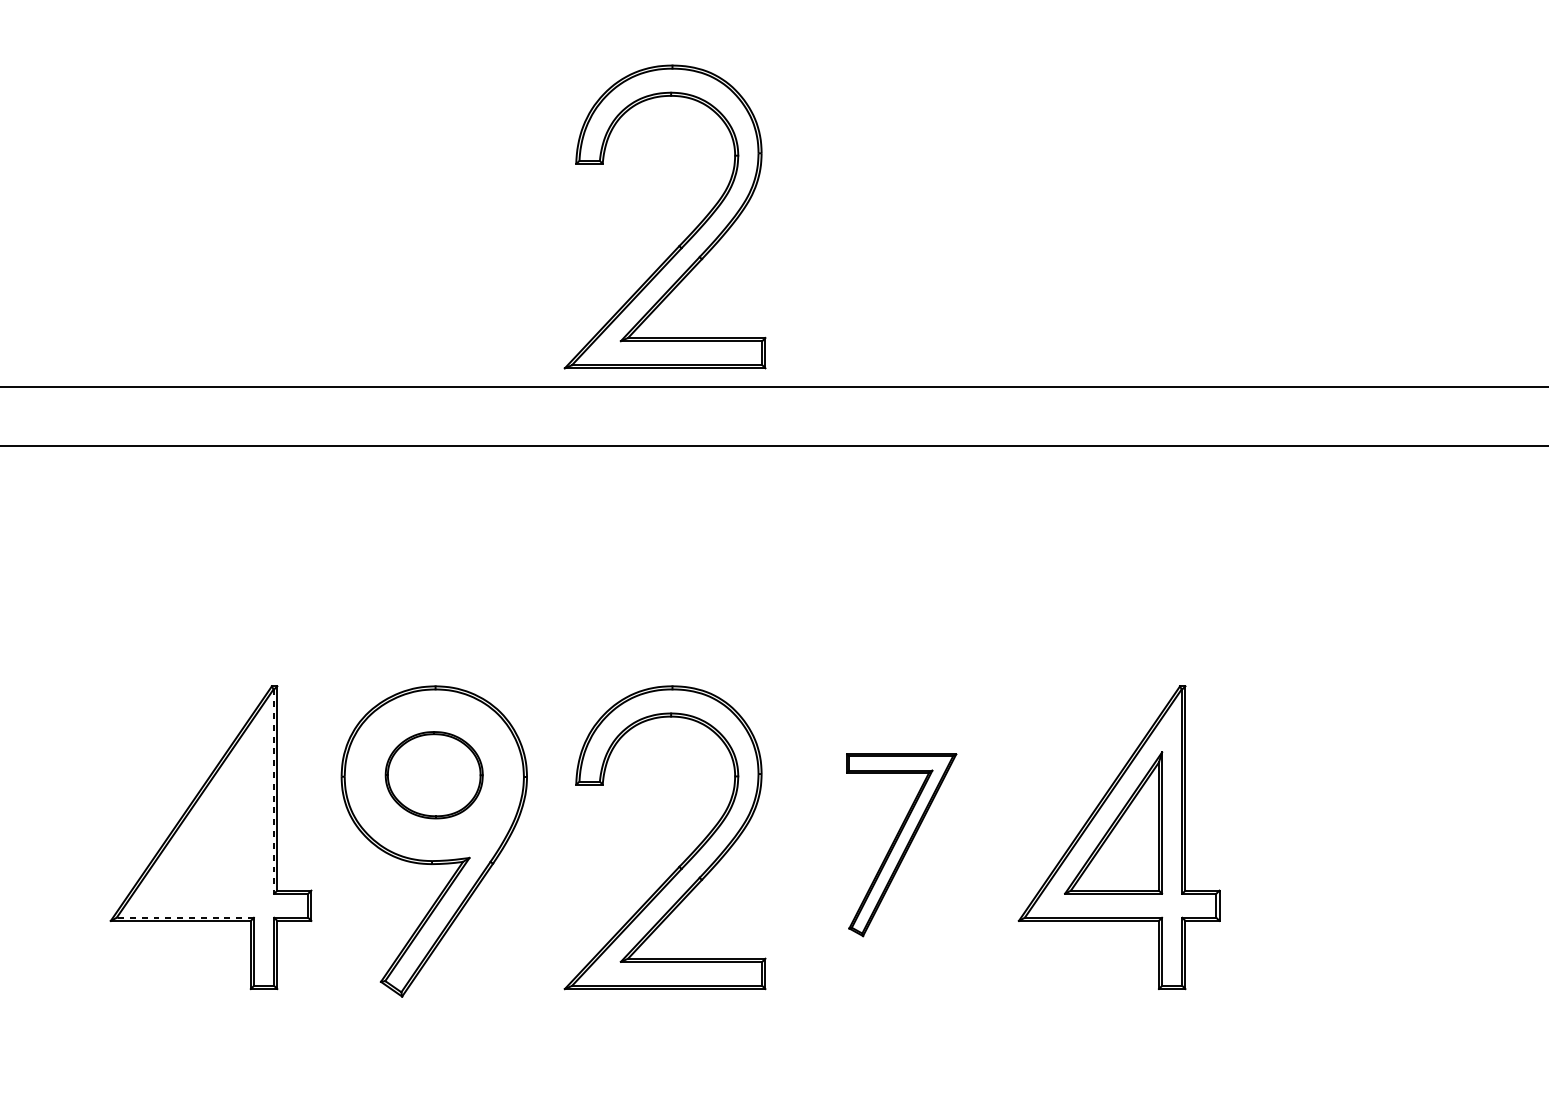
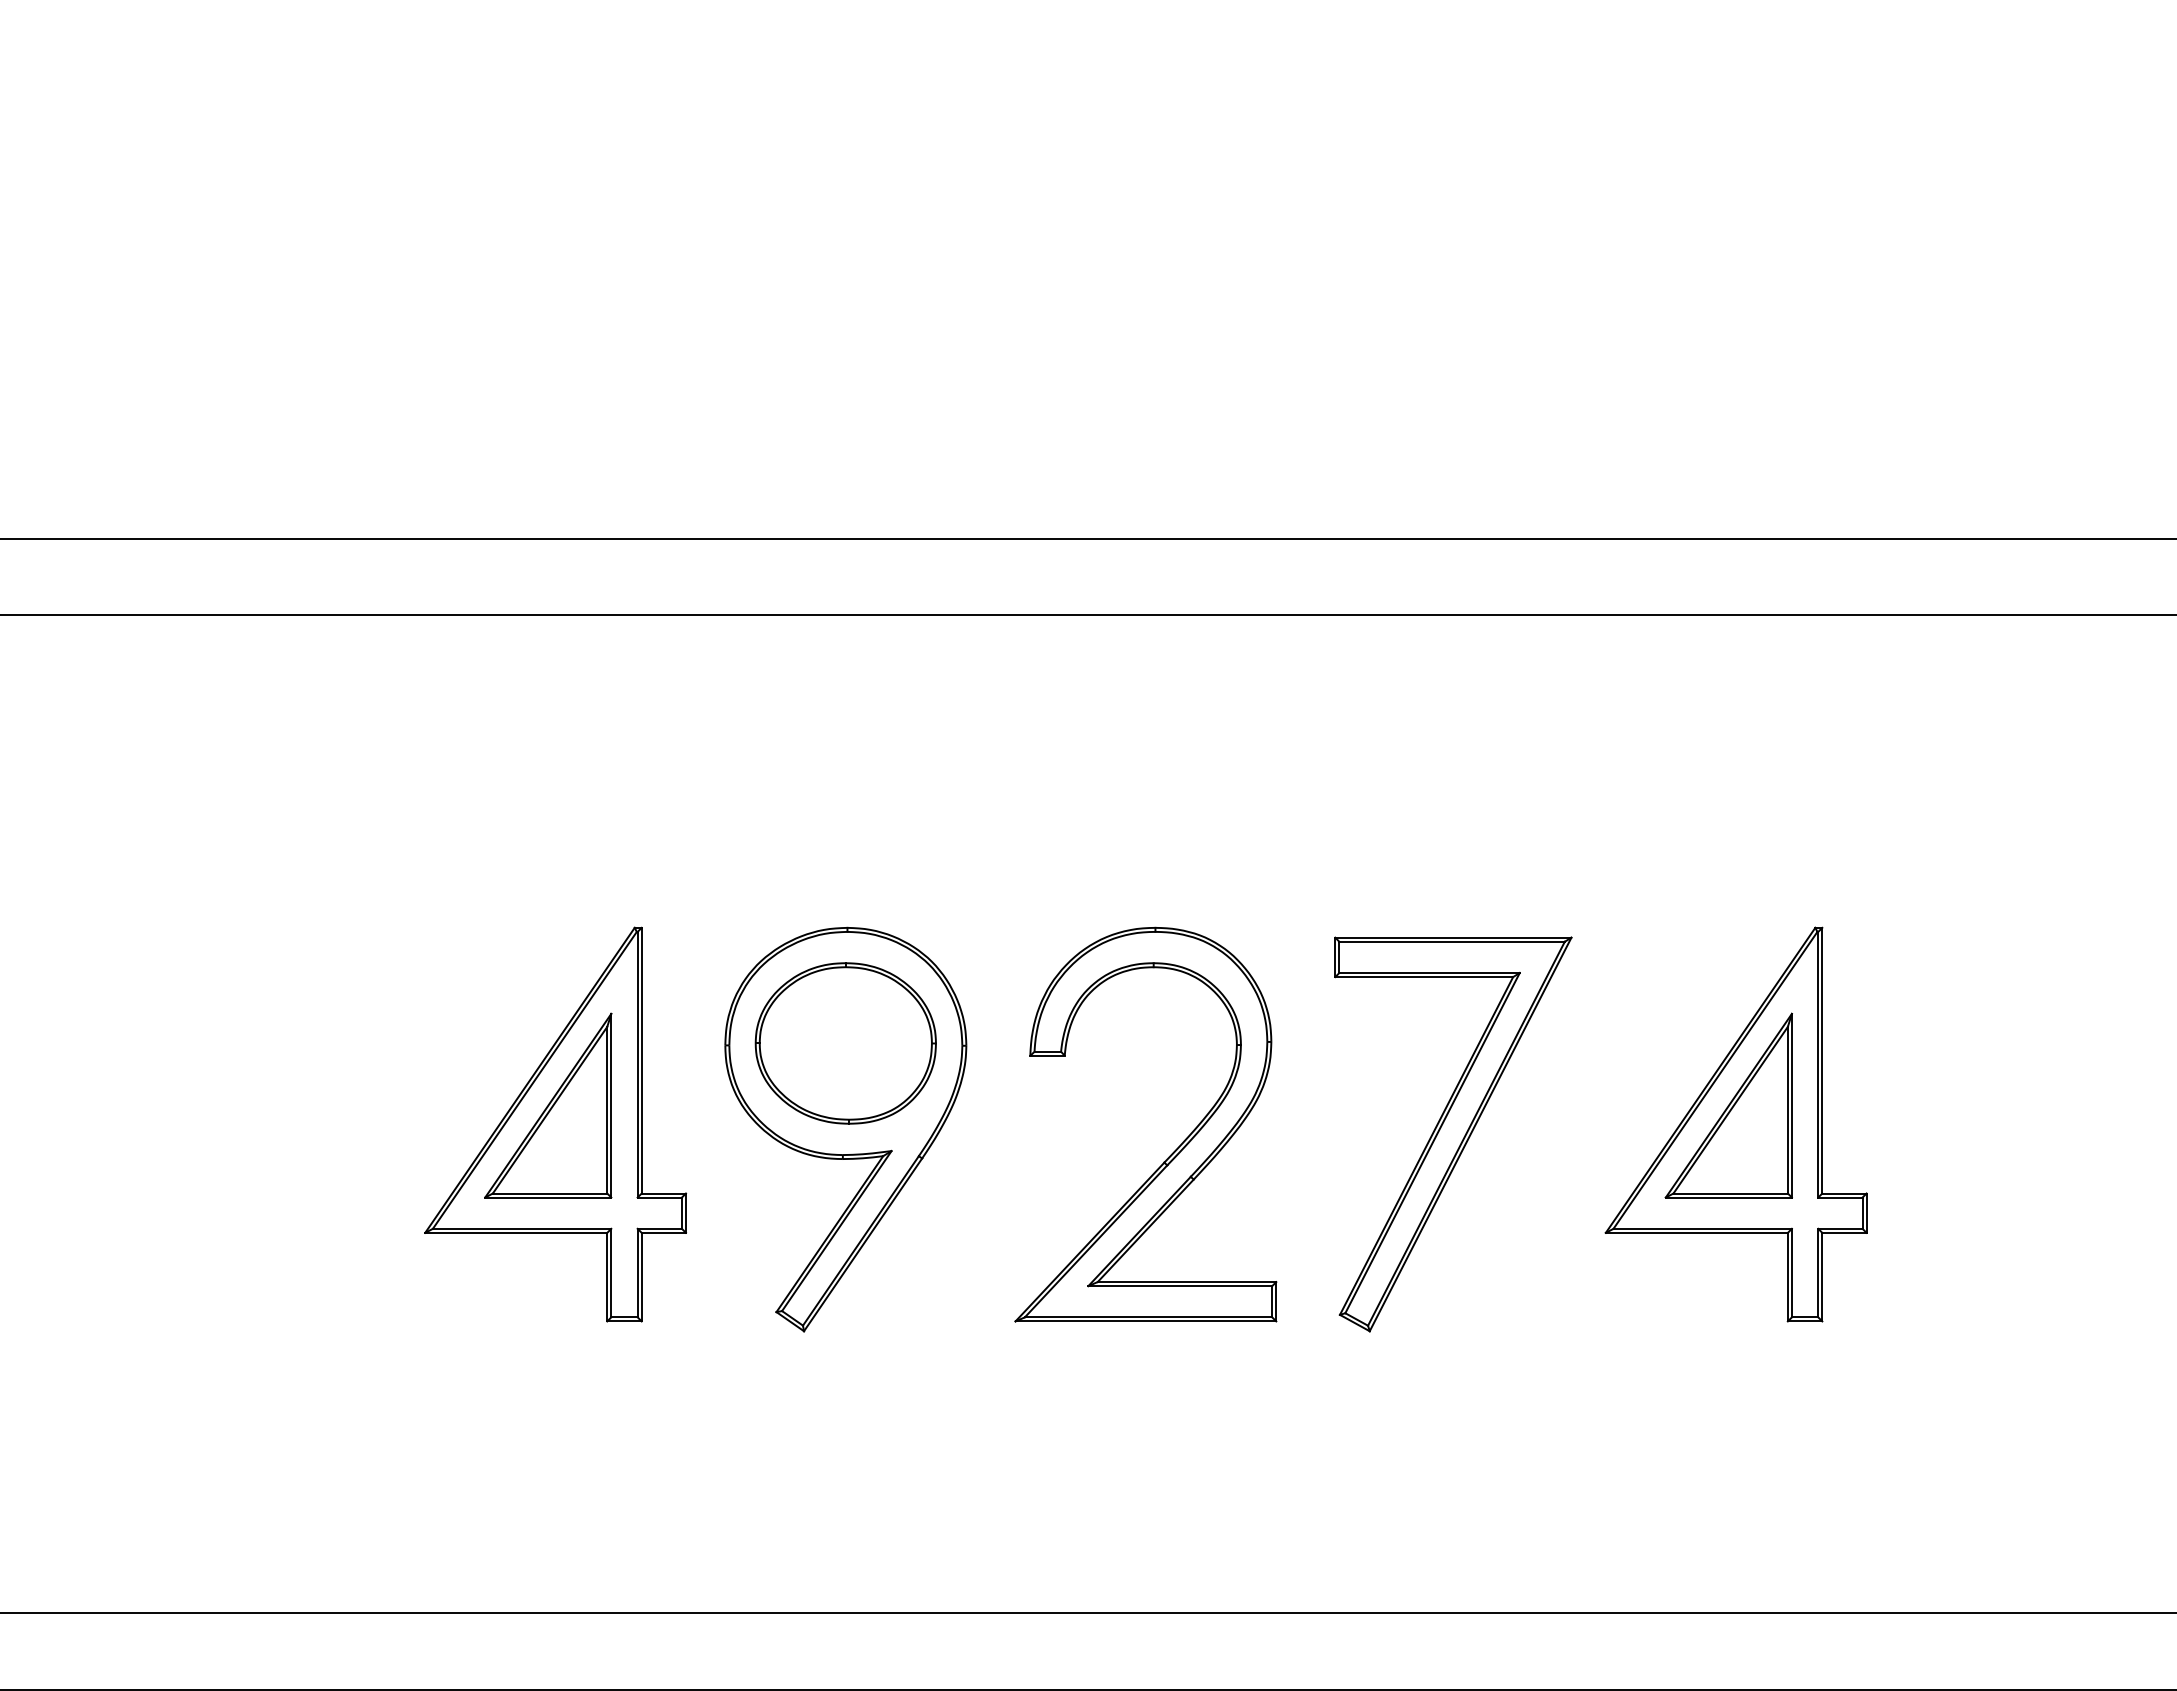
part: (686, 237) -> (1173, 344), removed
part: (434, 775) -> (845, 1043), size x1.43
line: (274, 791) -> (637, 1064), dashed -> solid
part: (205, 822) -> (548, 1105), added
part: (901, 845) -> (1453, 1134), size x1.67
line: (184, 917) -> (521, 1228), dashed -> solid

